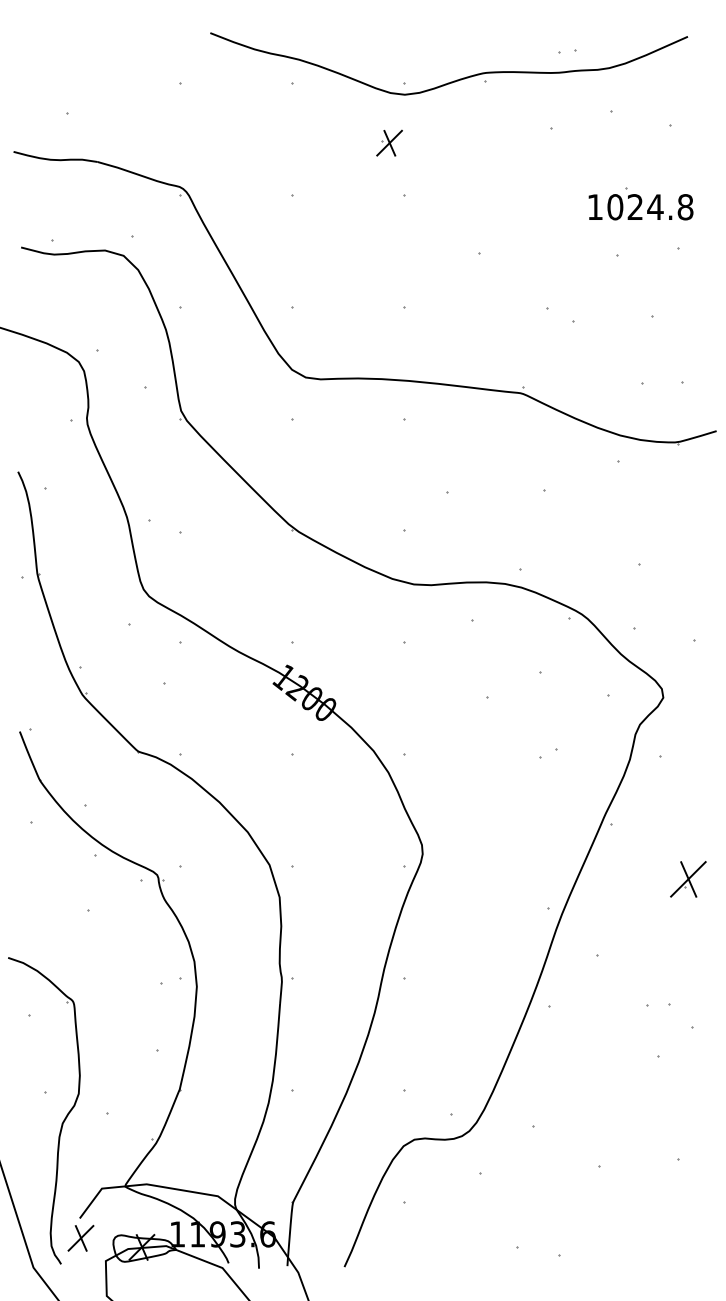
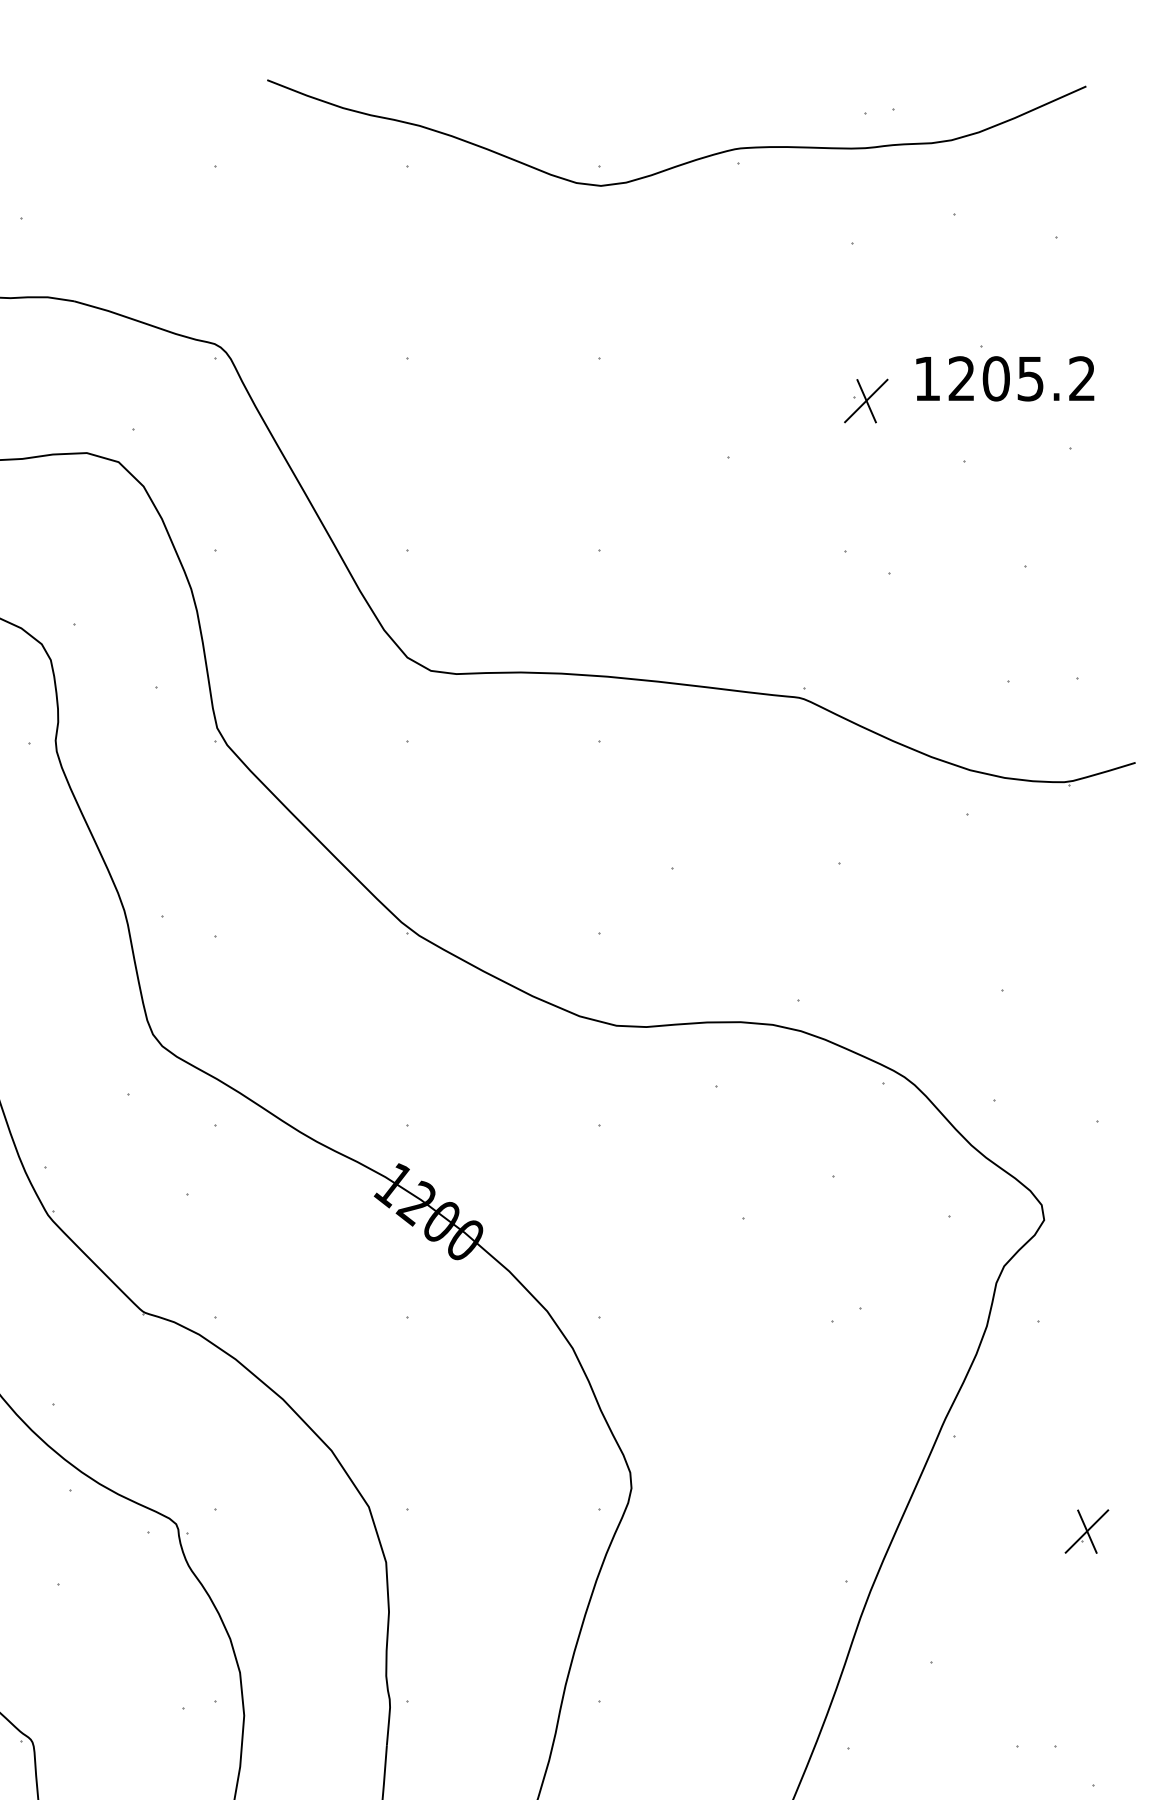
part: (389, 142) -> (866, 399), moved
text: (650, 207) -> (1022, 379), 1024.8 -> 1205.2
part: (687, 879) -> (1085, 1531), size x0.71

